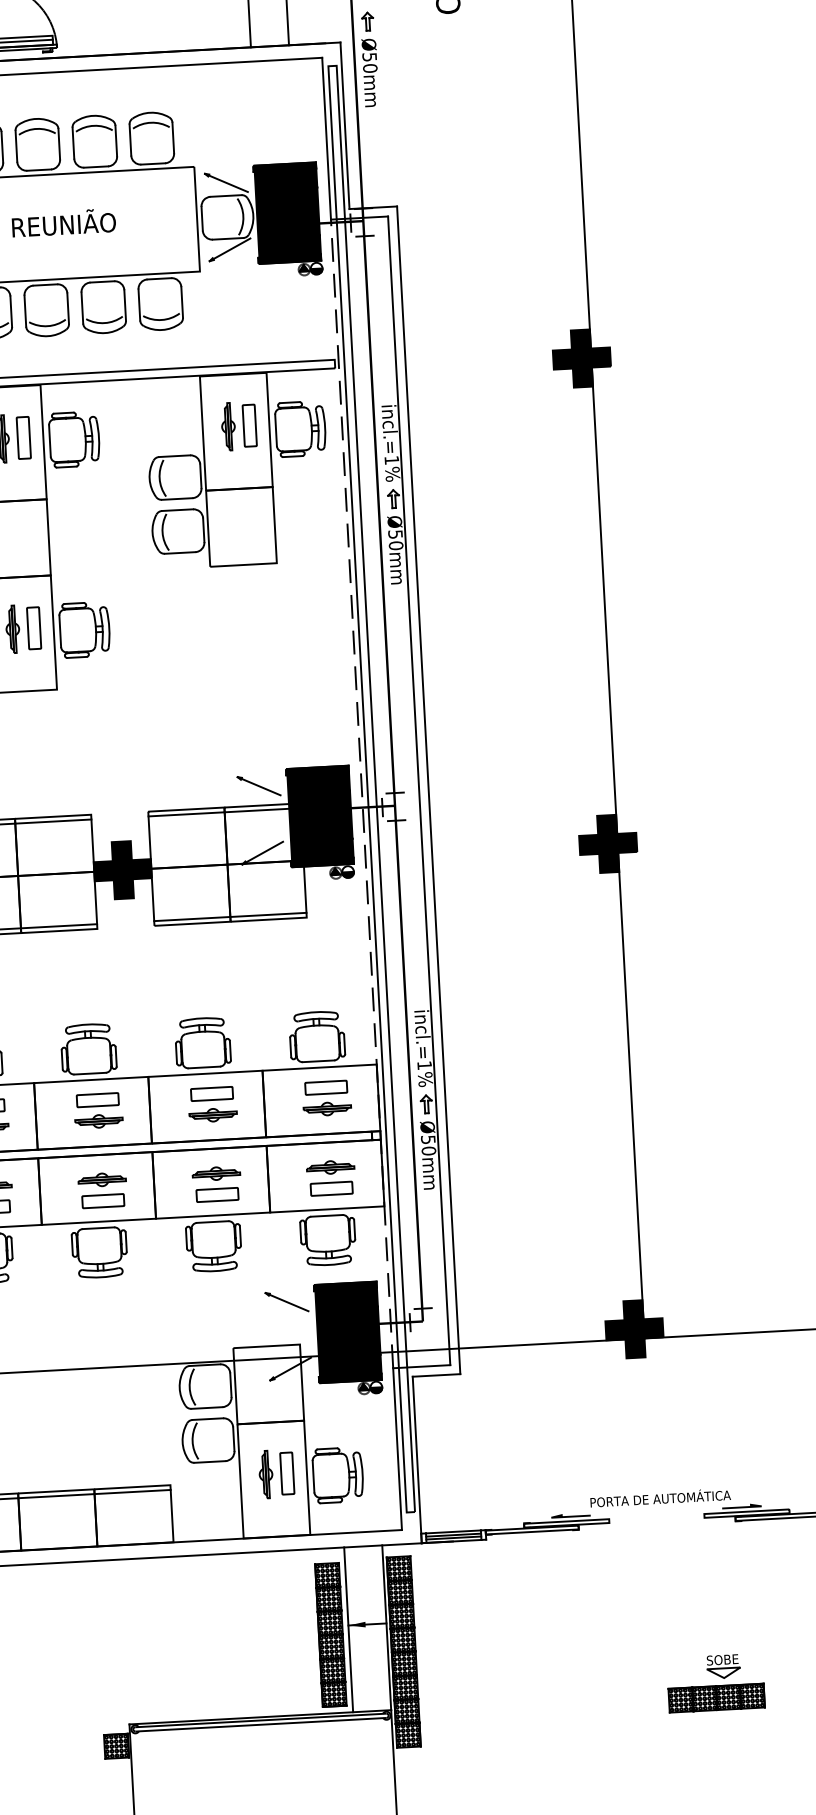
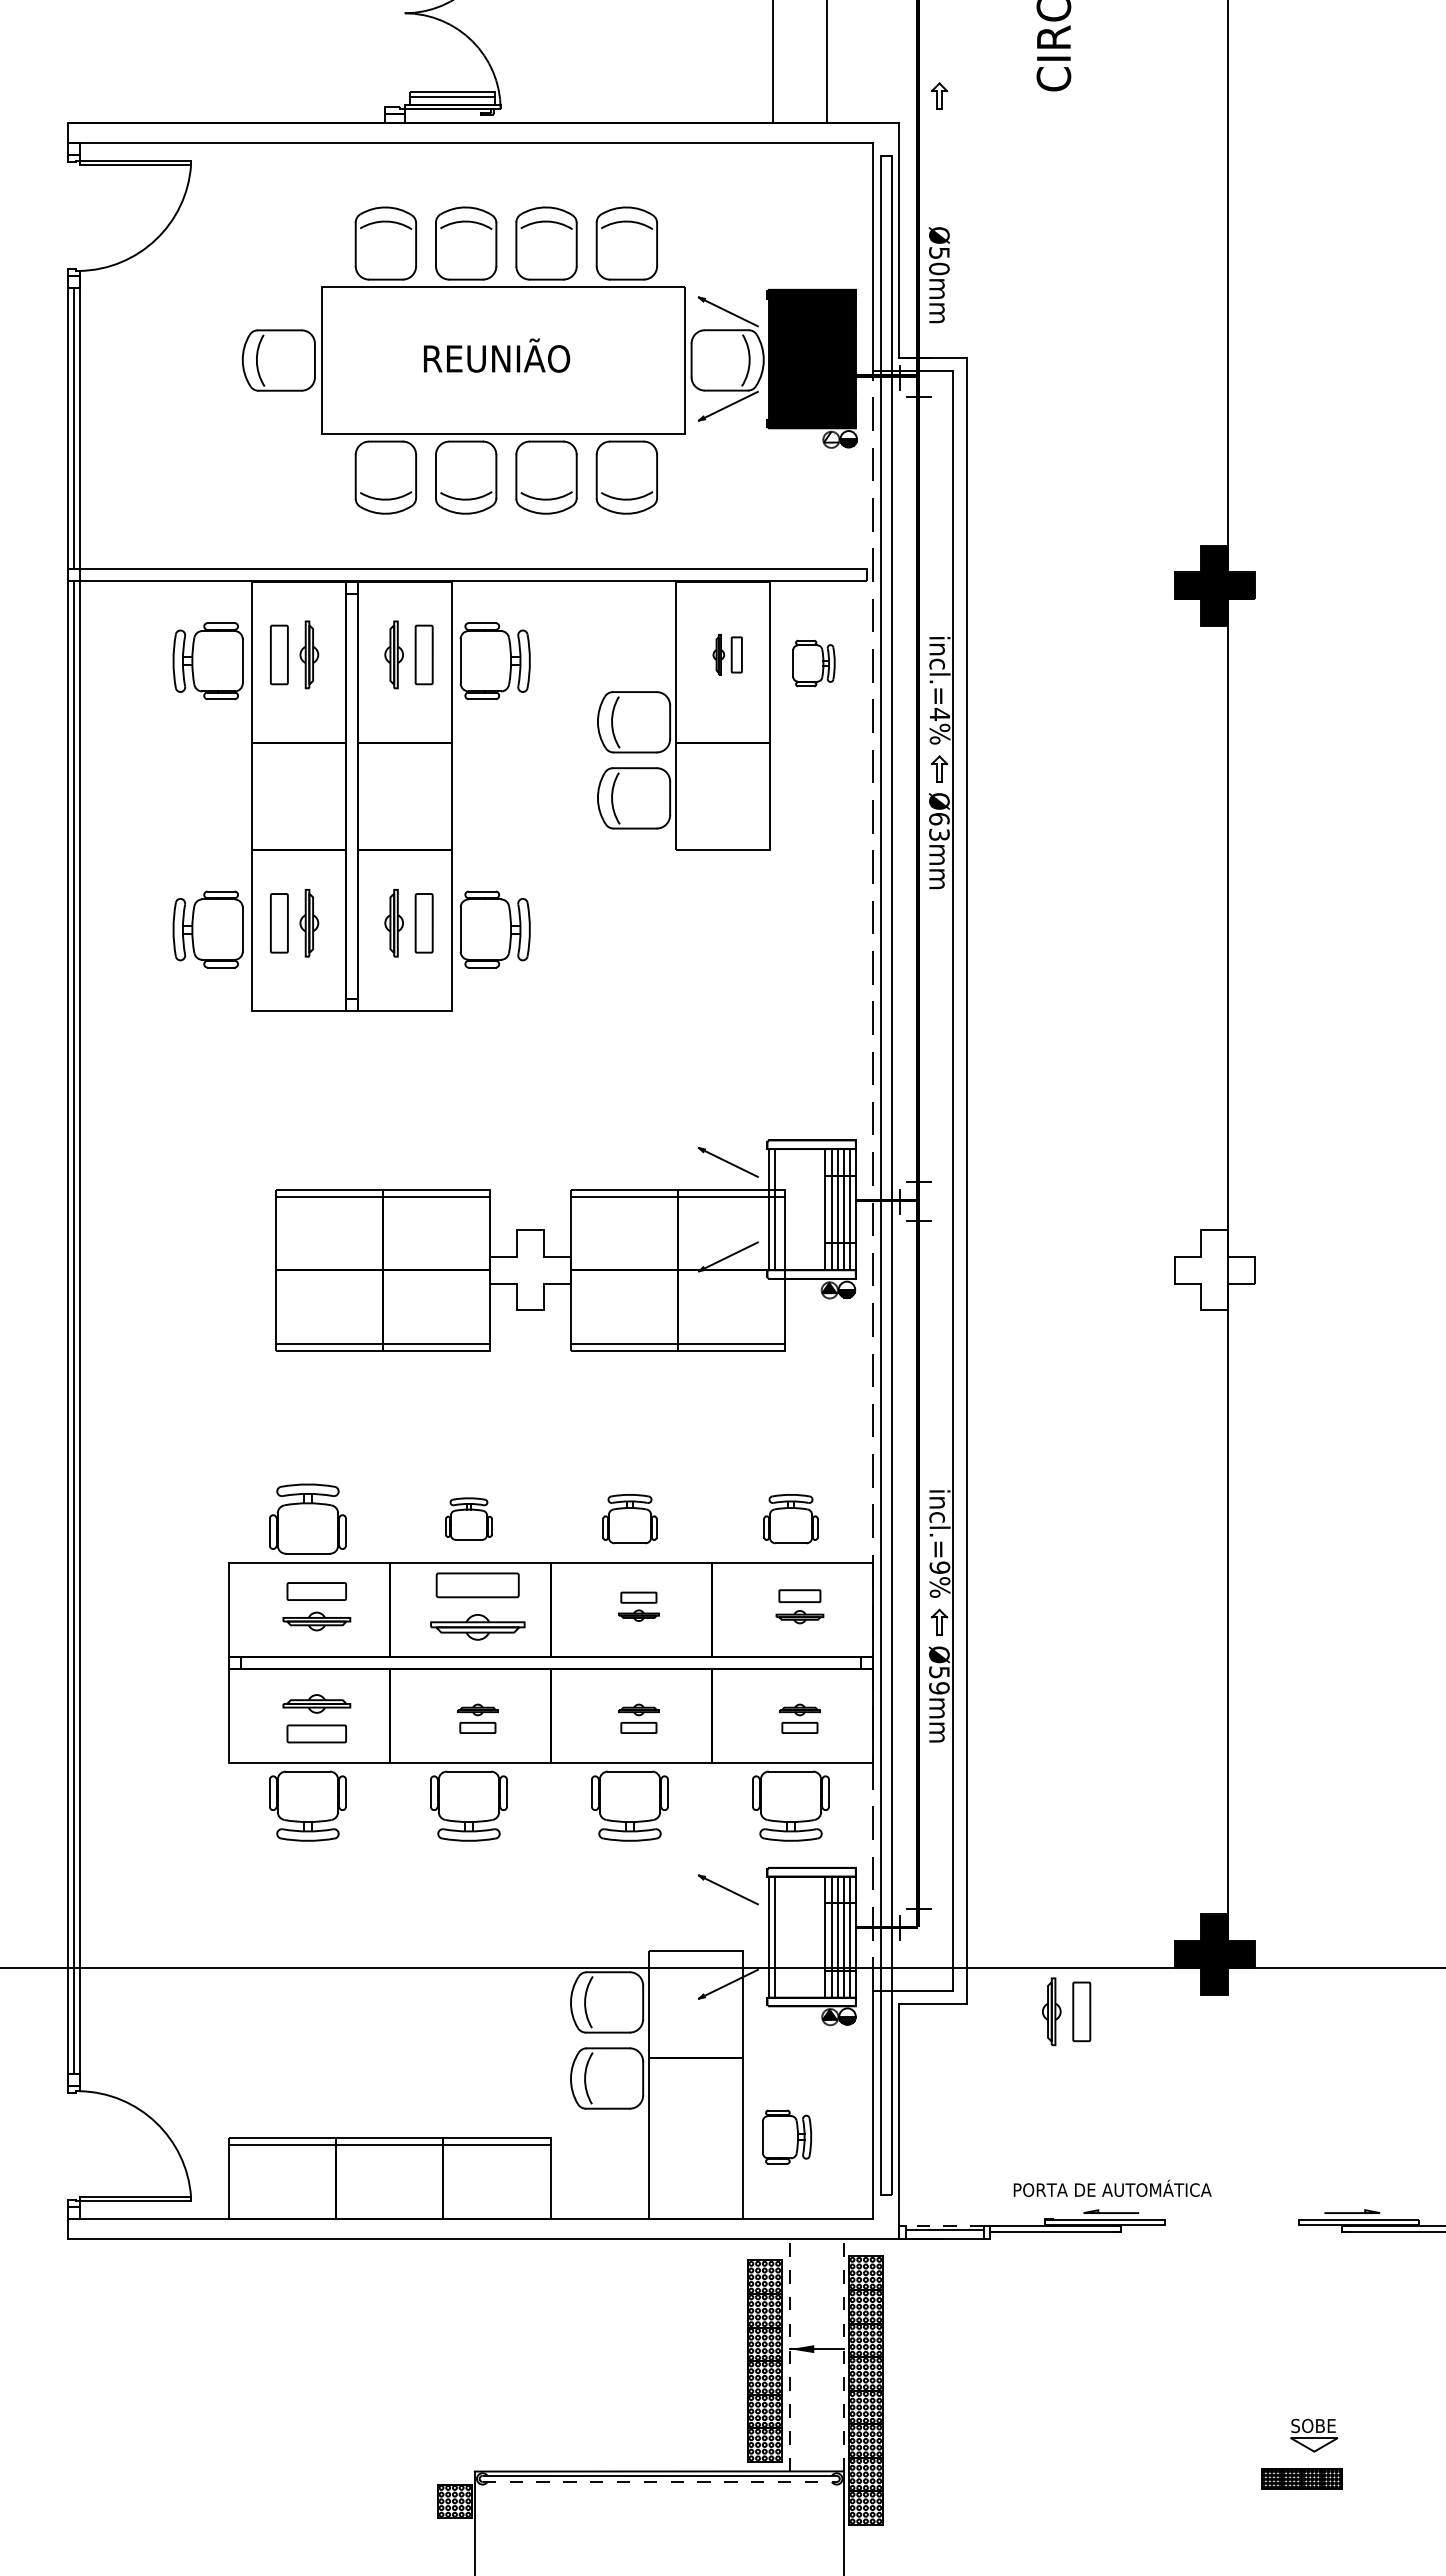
text: (370, 73) -> (939, 275), moved
fill: (304, 267) -> (831, 436), removed
part: (238, 425) -> (727, 654), size x0.6
part: (300, 429) -> (813, 663), size x0.6
text: (391, 459) -> (939, 713), incl.=1%%% -> incl.=4%%%
text: (395, 540) -> (939, 827), Ø50mm -> Ø63mm
fill: (319, 816) -> (811, 1209), removed
fill: (608, 844) -> (1214, 1270), removed
fill: (122, 870) -> (530, 1270), removed
part: (316, 1036) -> (790, 1518), size x0.7
part: (202, 1042) -> (629, 1518), size x0.7
part: (88, 1048) -> (468, 1518), size x0.6
text: (424, 1065) -> (939, 1567), incl.=1%%% -> incl.=9%%%
part: (326, 1098) -> (799, 1606), size x0.7
part: (212, 1104) -> (638, 1606), size x0.6
part: (98, 1110) -> (477, 1606), size x1.4
text: (429, 1151) -> (939, 1688), Ø50mm -> Ø59mm
part: (330, 1177) -> (799, 1718), size x0.6
part: (216, 1184) -> (638, 1718), size x0.6
part: (102, 1190) -> (477, 1718), size x0.6
fill: (347, 1332) -> (811, 1936), removed
part: (276, 1473) -> (1066, 2011), moved
part: (337, 1474) -> (786, 2136), size x0.7
text: (660, 1497) -> (1112, 2187), moved
line: (453, 1531) -> (944, 2225), solid -> dashed
line: (453, 1538) -> (944, 2234), removed
line: (386, 1627) -> (843, 2354), solid -> dashed
line: (348, 1629) -> (790, 2354), solid -> dashed
part: (716, 1698) -> (1301, 2479), size x0.6
line: (261, 1725) -> (660, 2482), solid -> dashed

